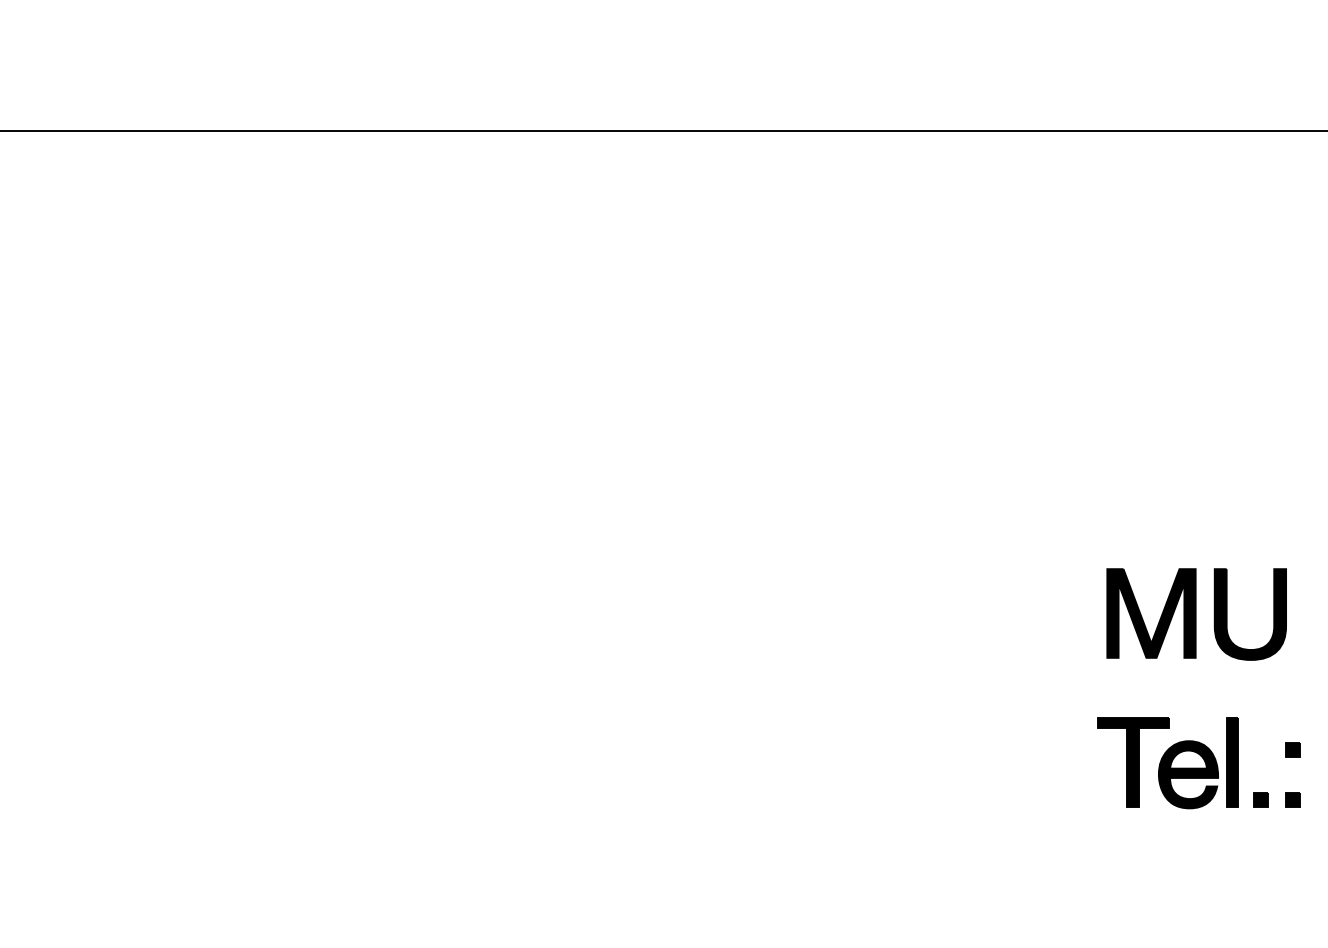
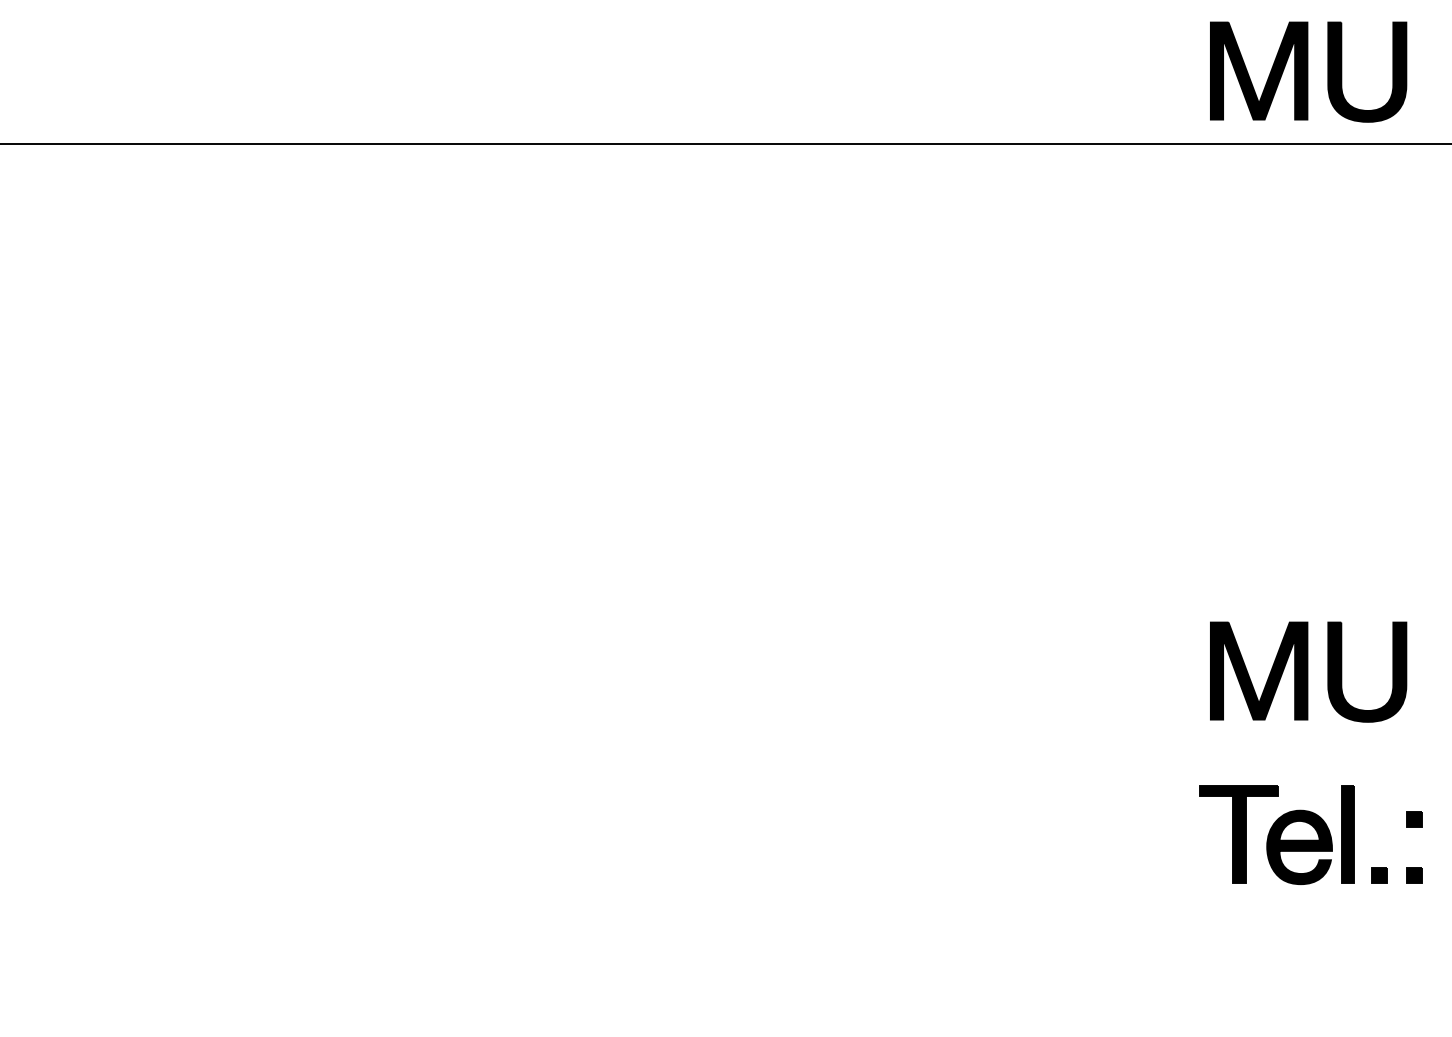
part: (1196, 65) -> (1308, 71), added

